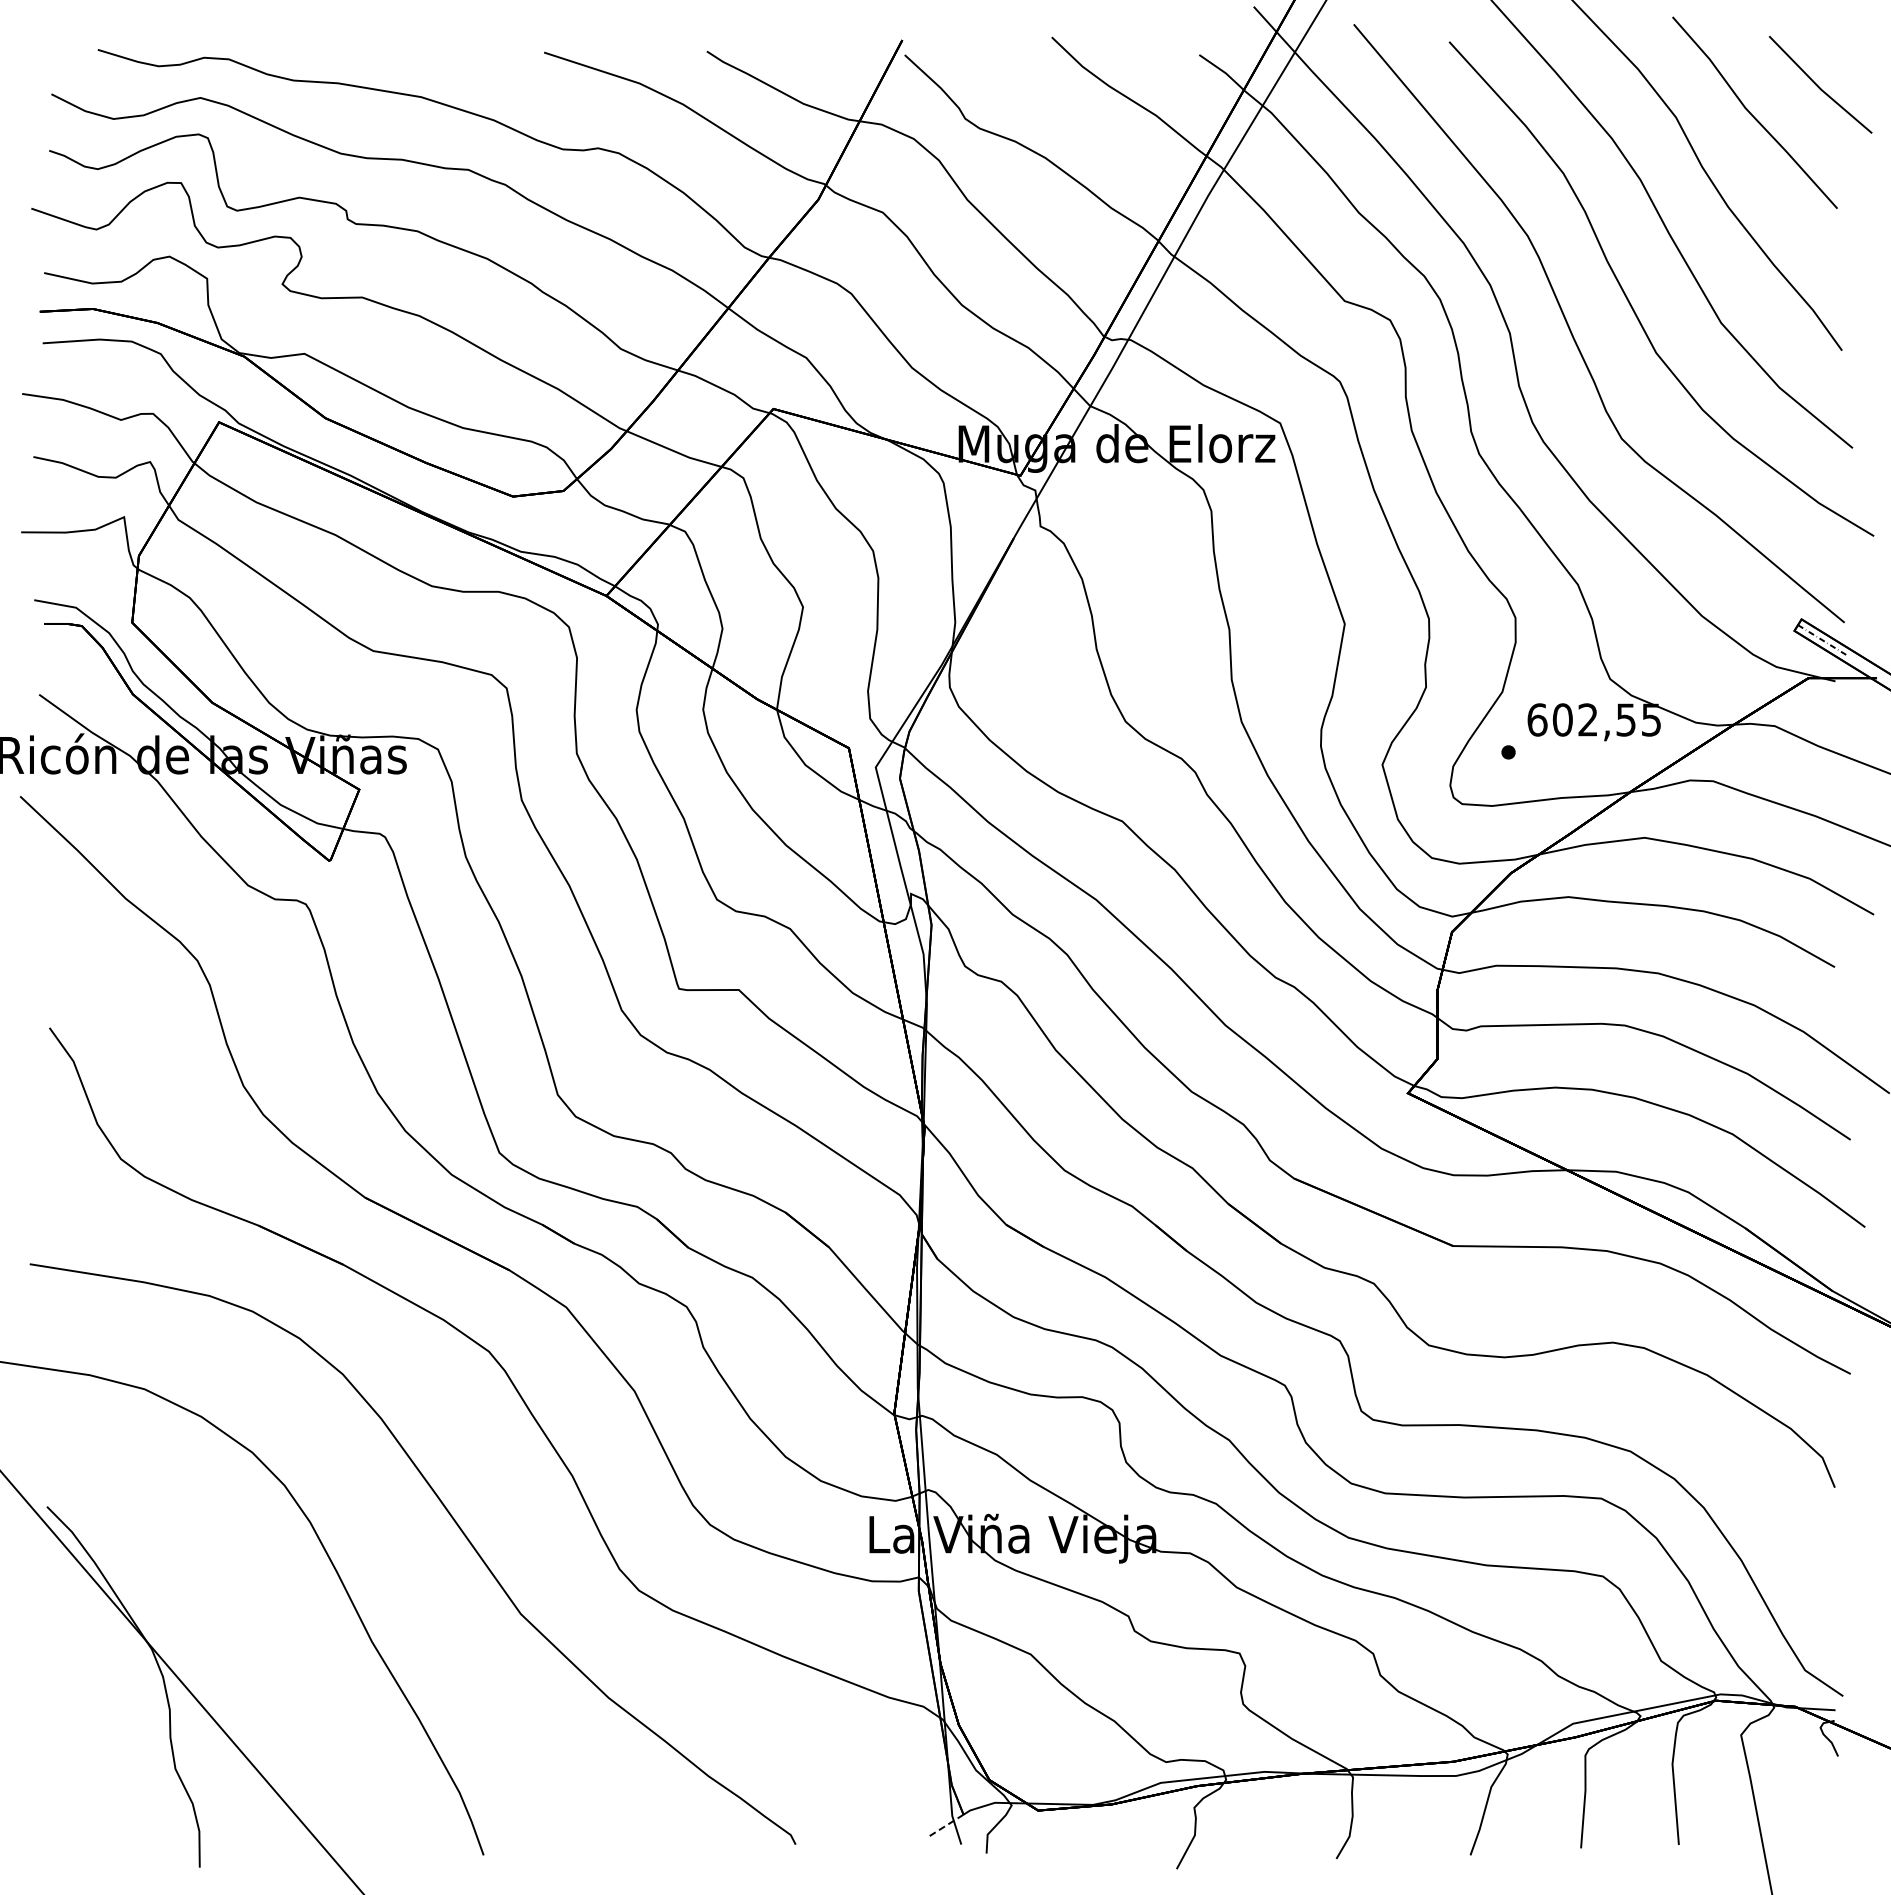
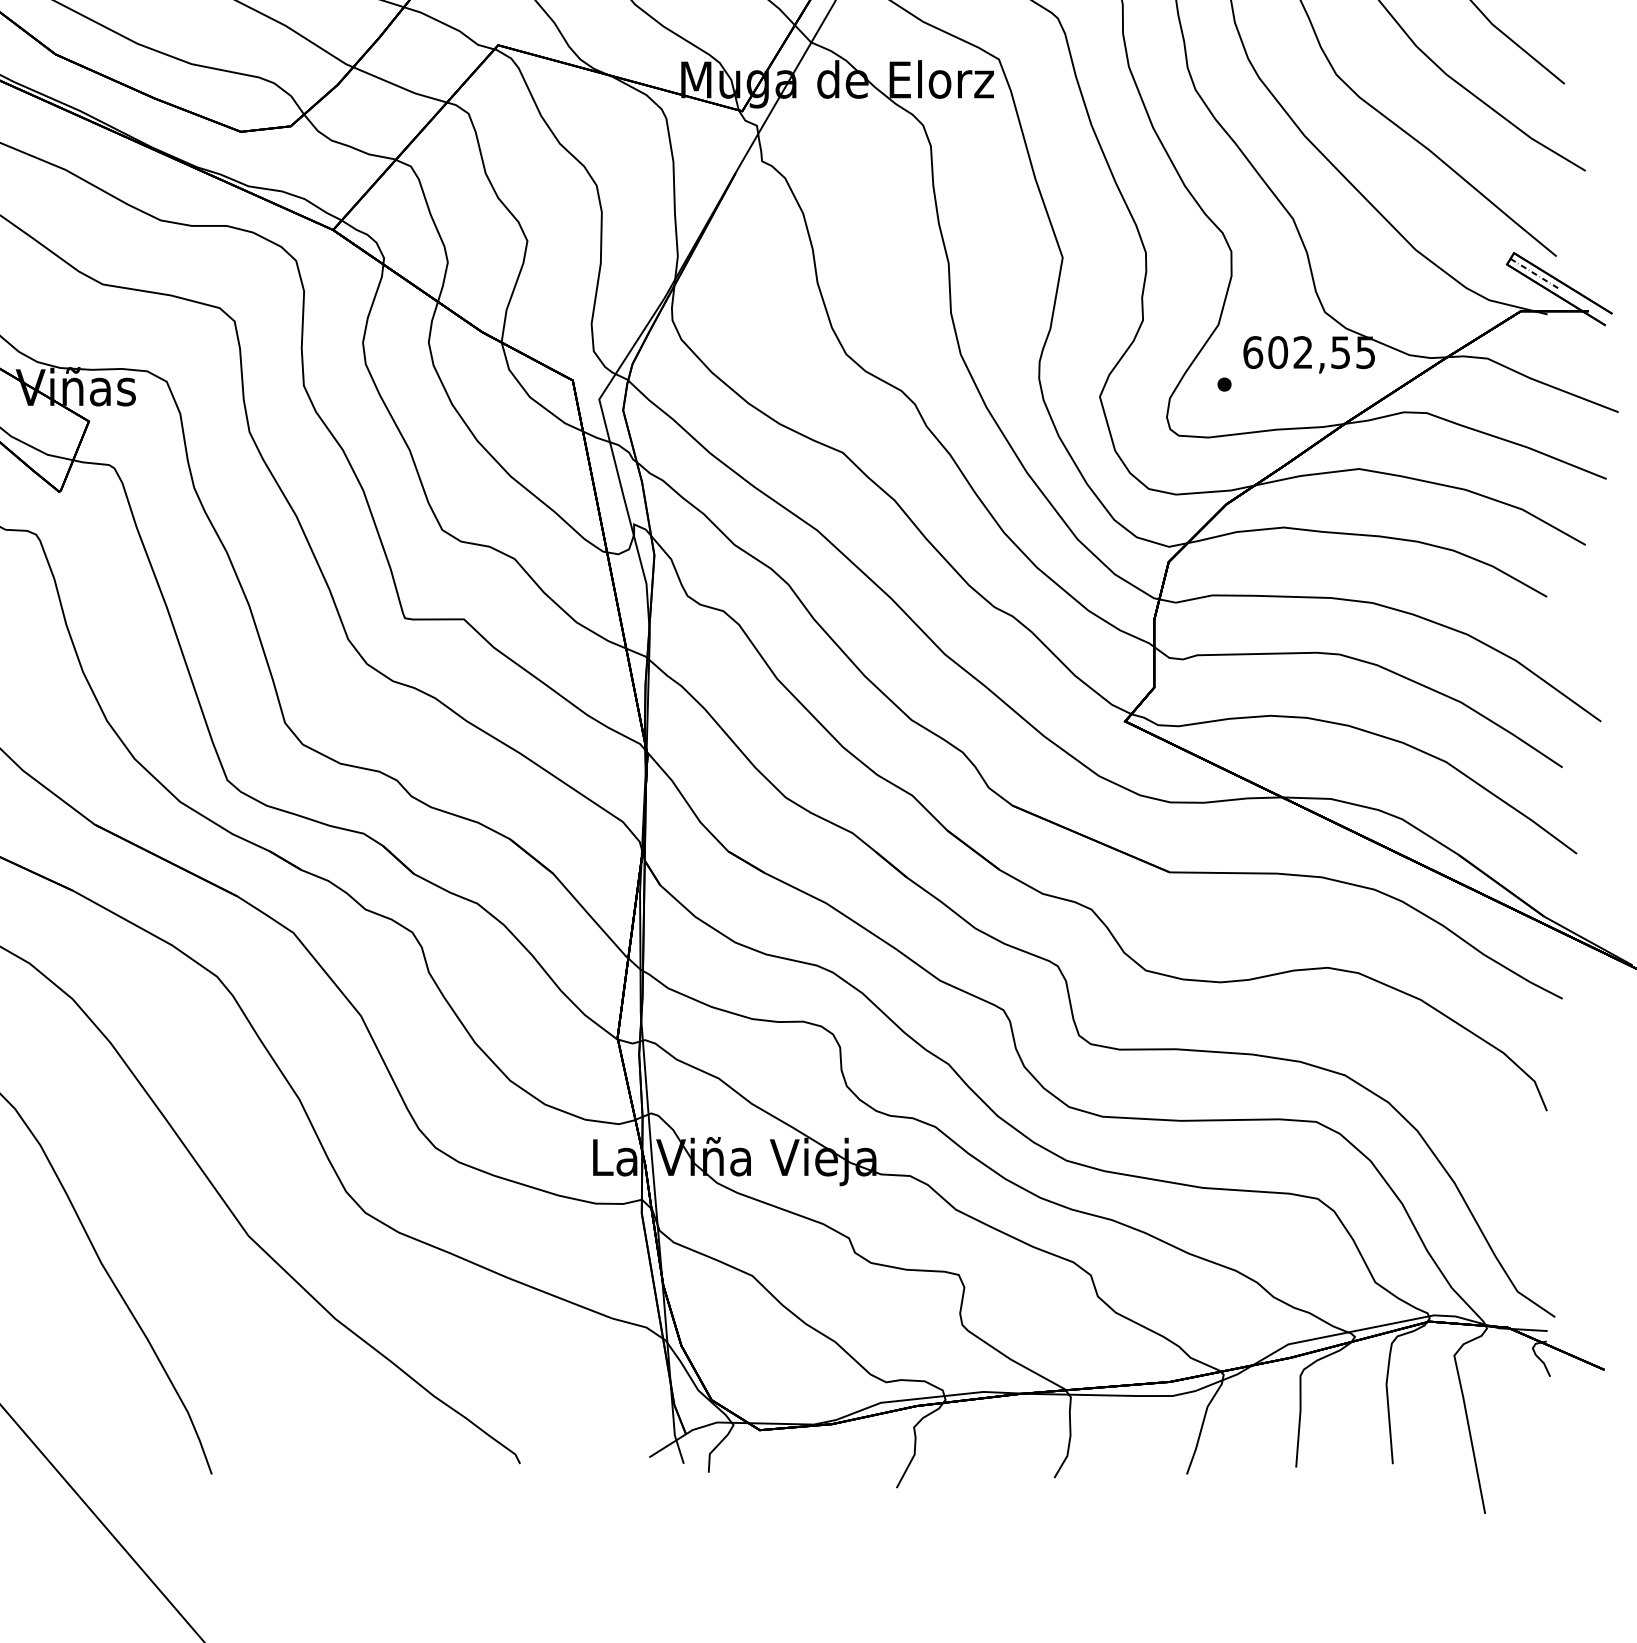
line: (944, 1826) -> (667, 1445), dashed -> solid

